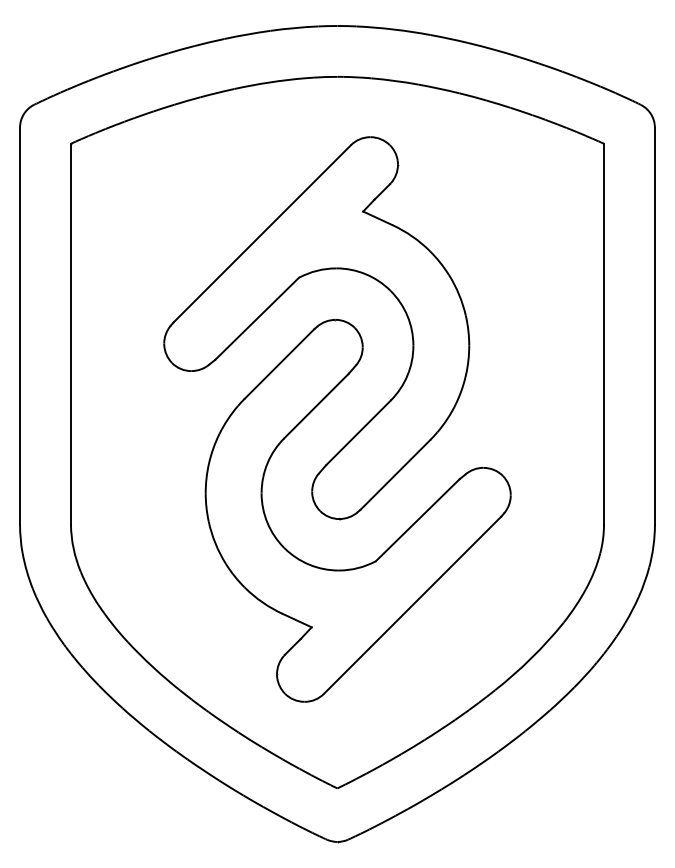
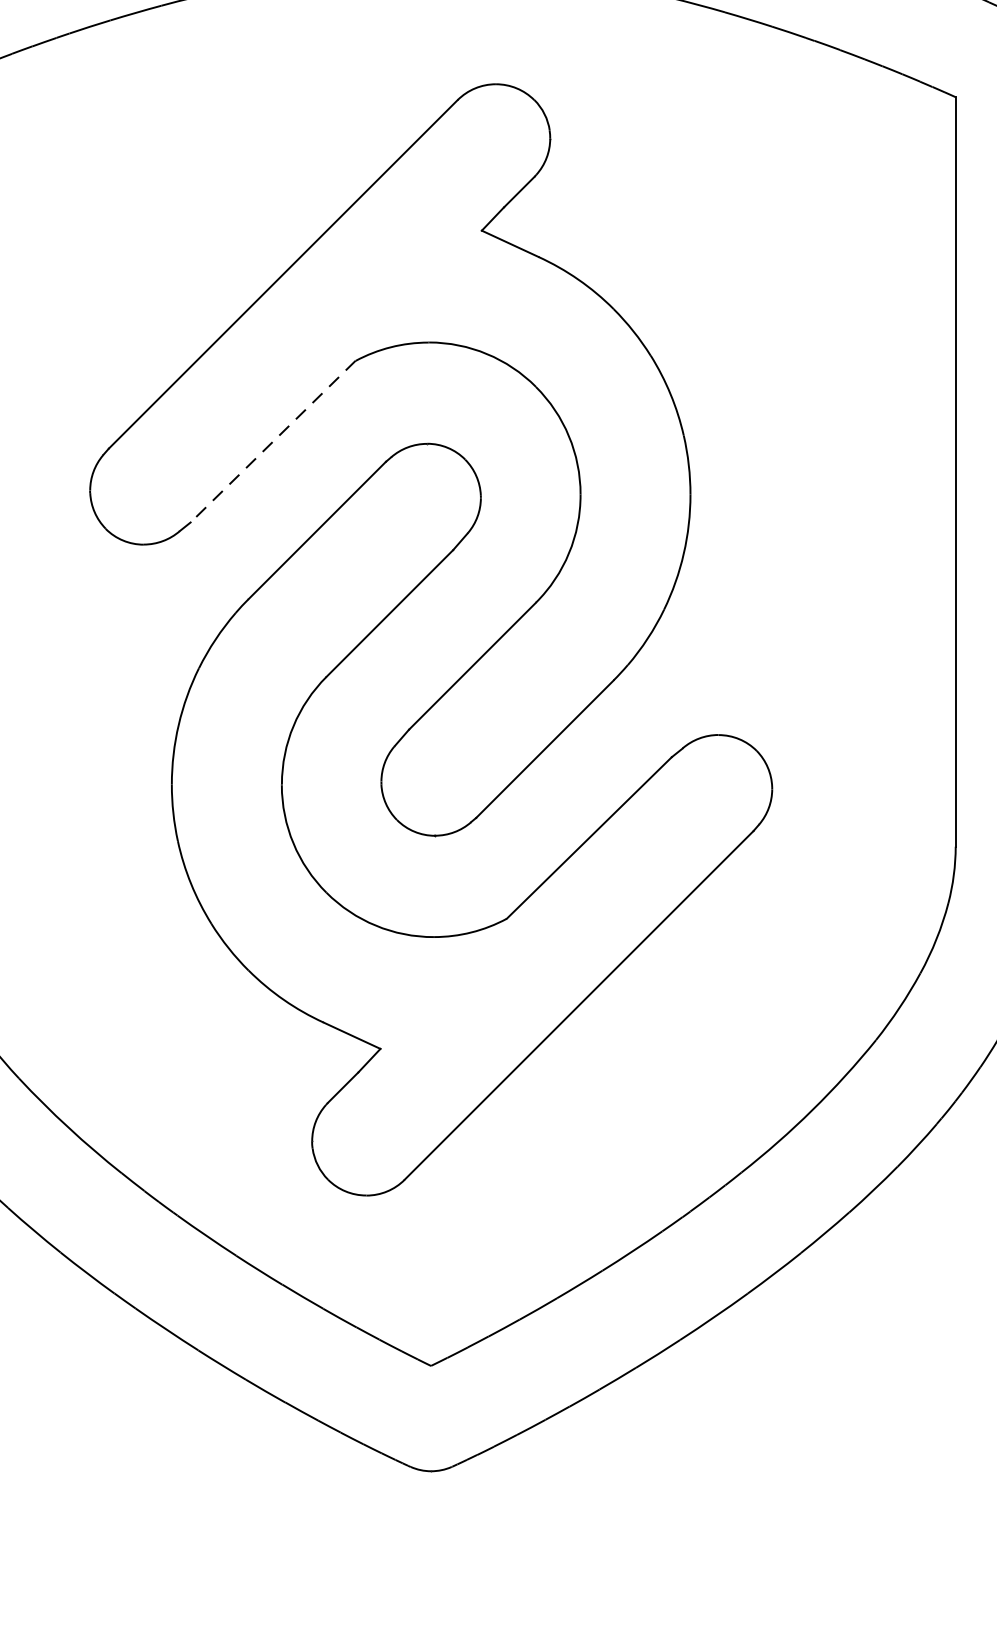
line: (257, 318) -> (273, 441), solid -> dashed

